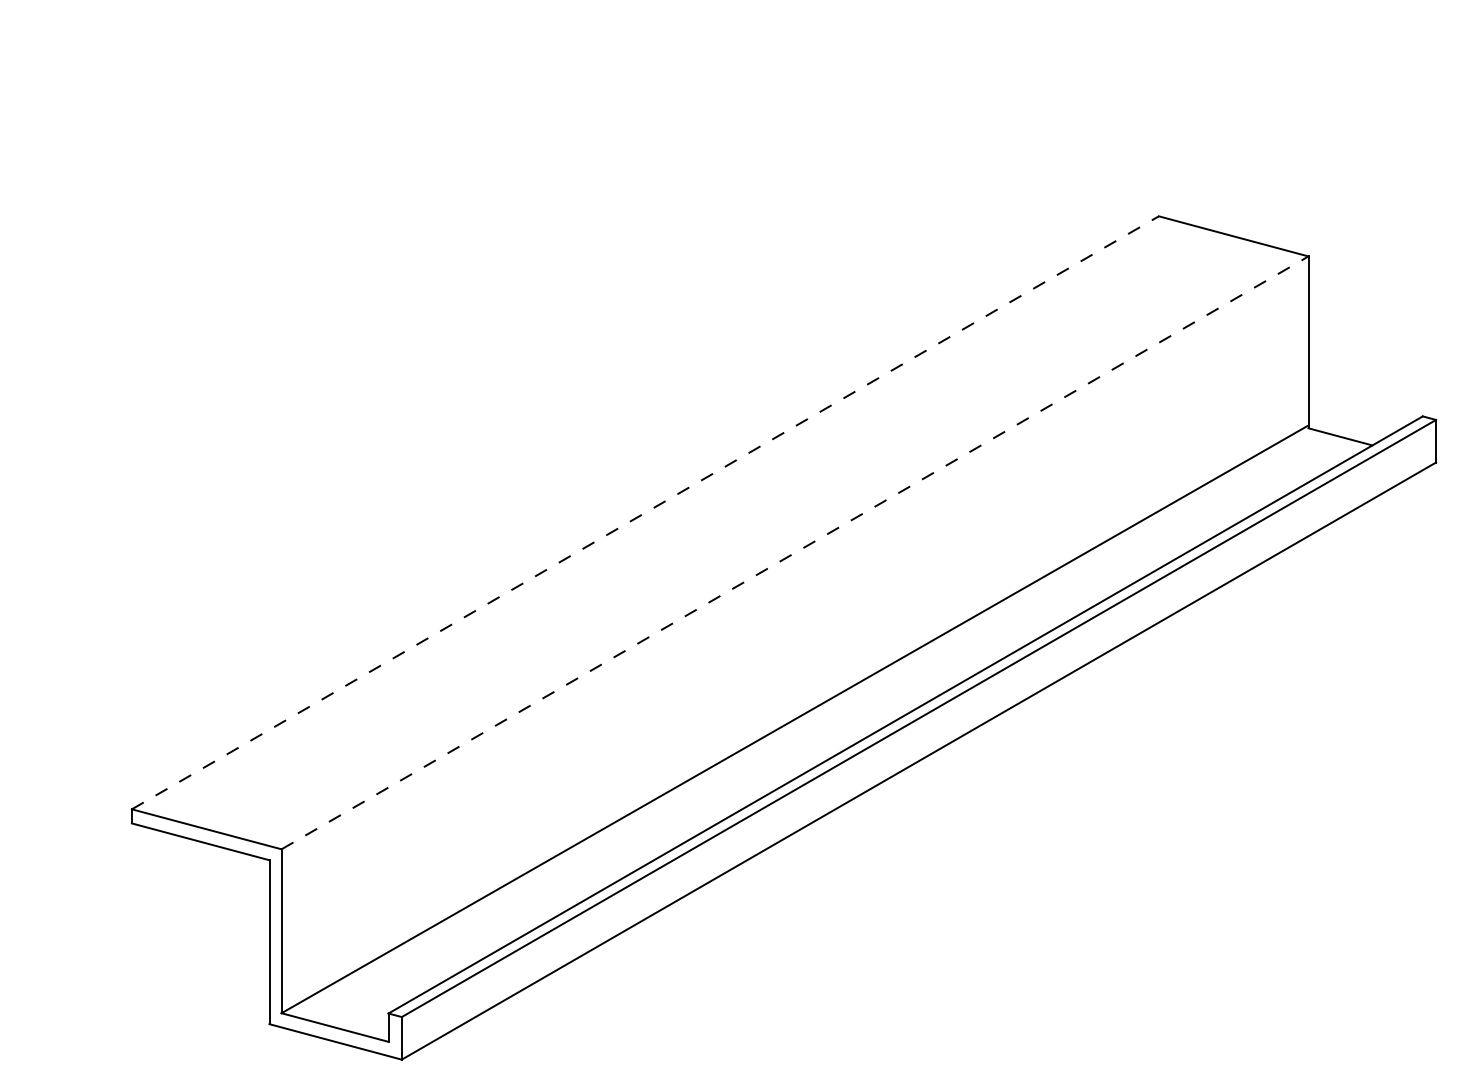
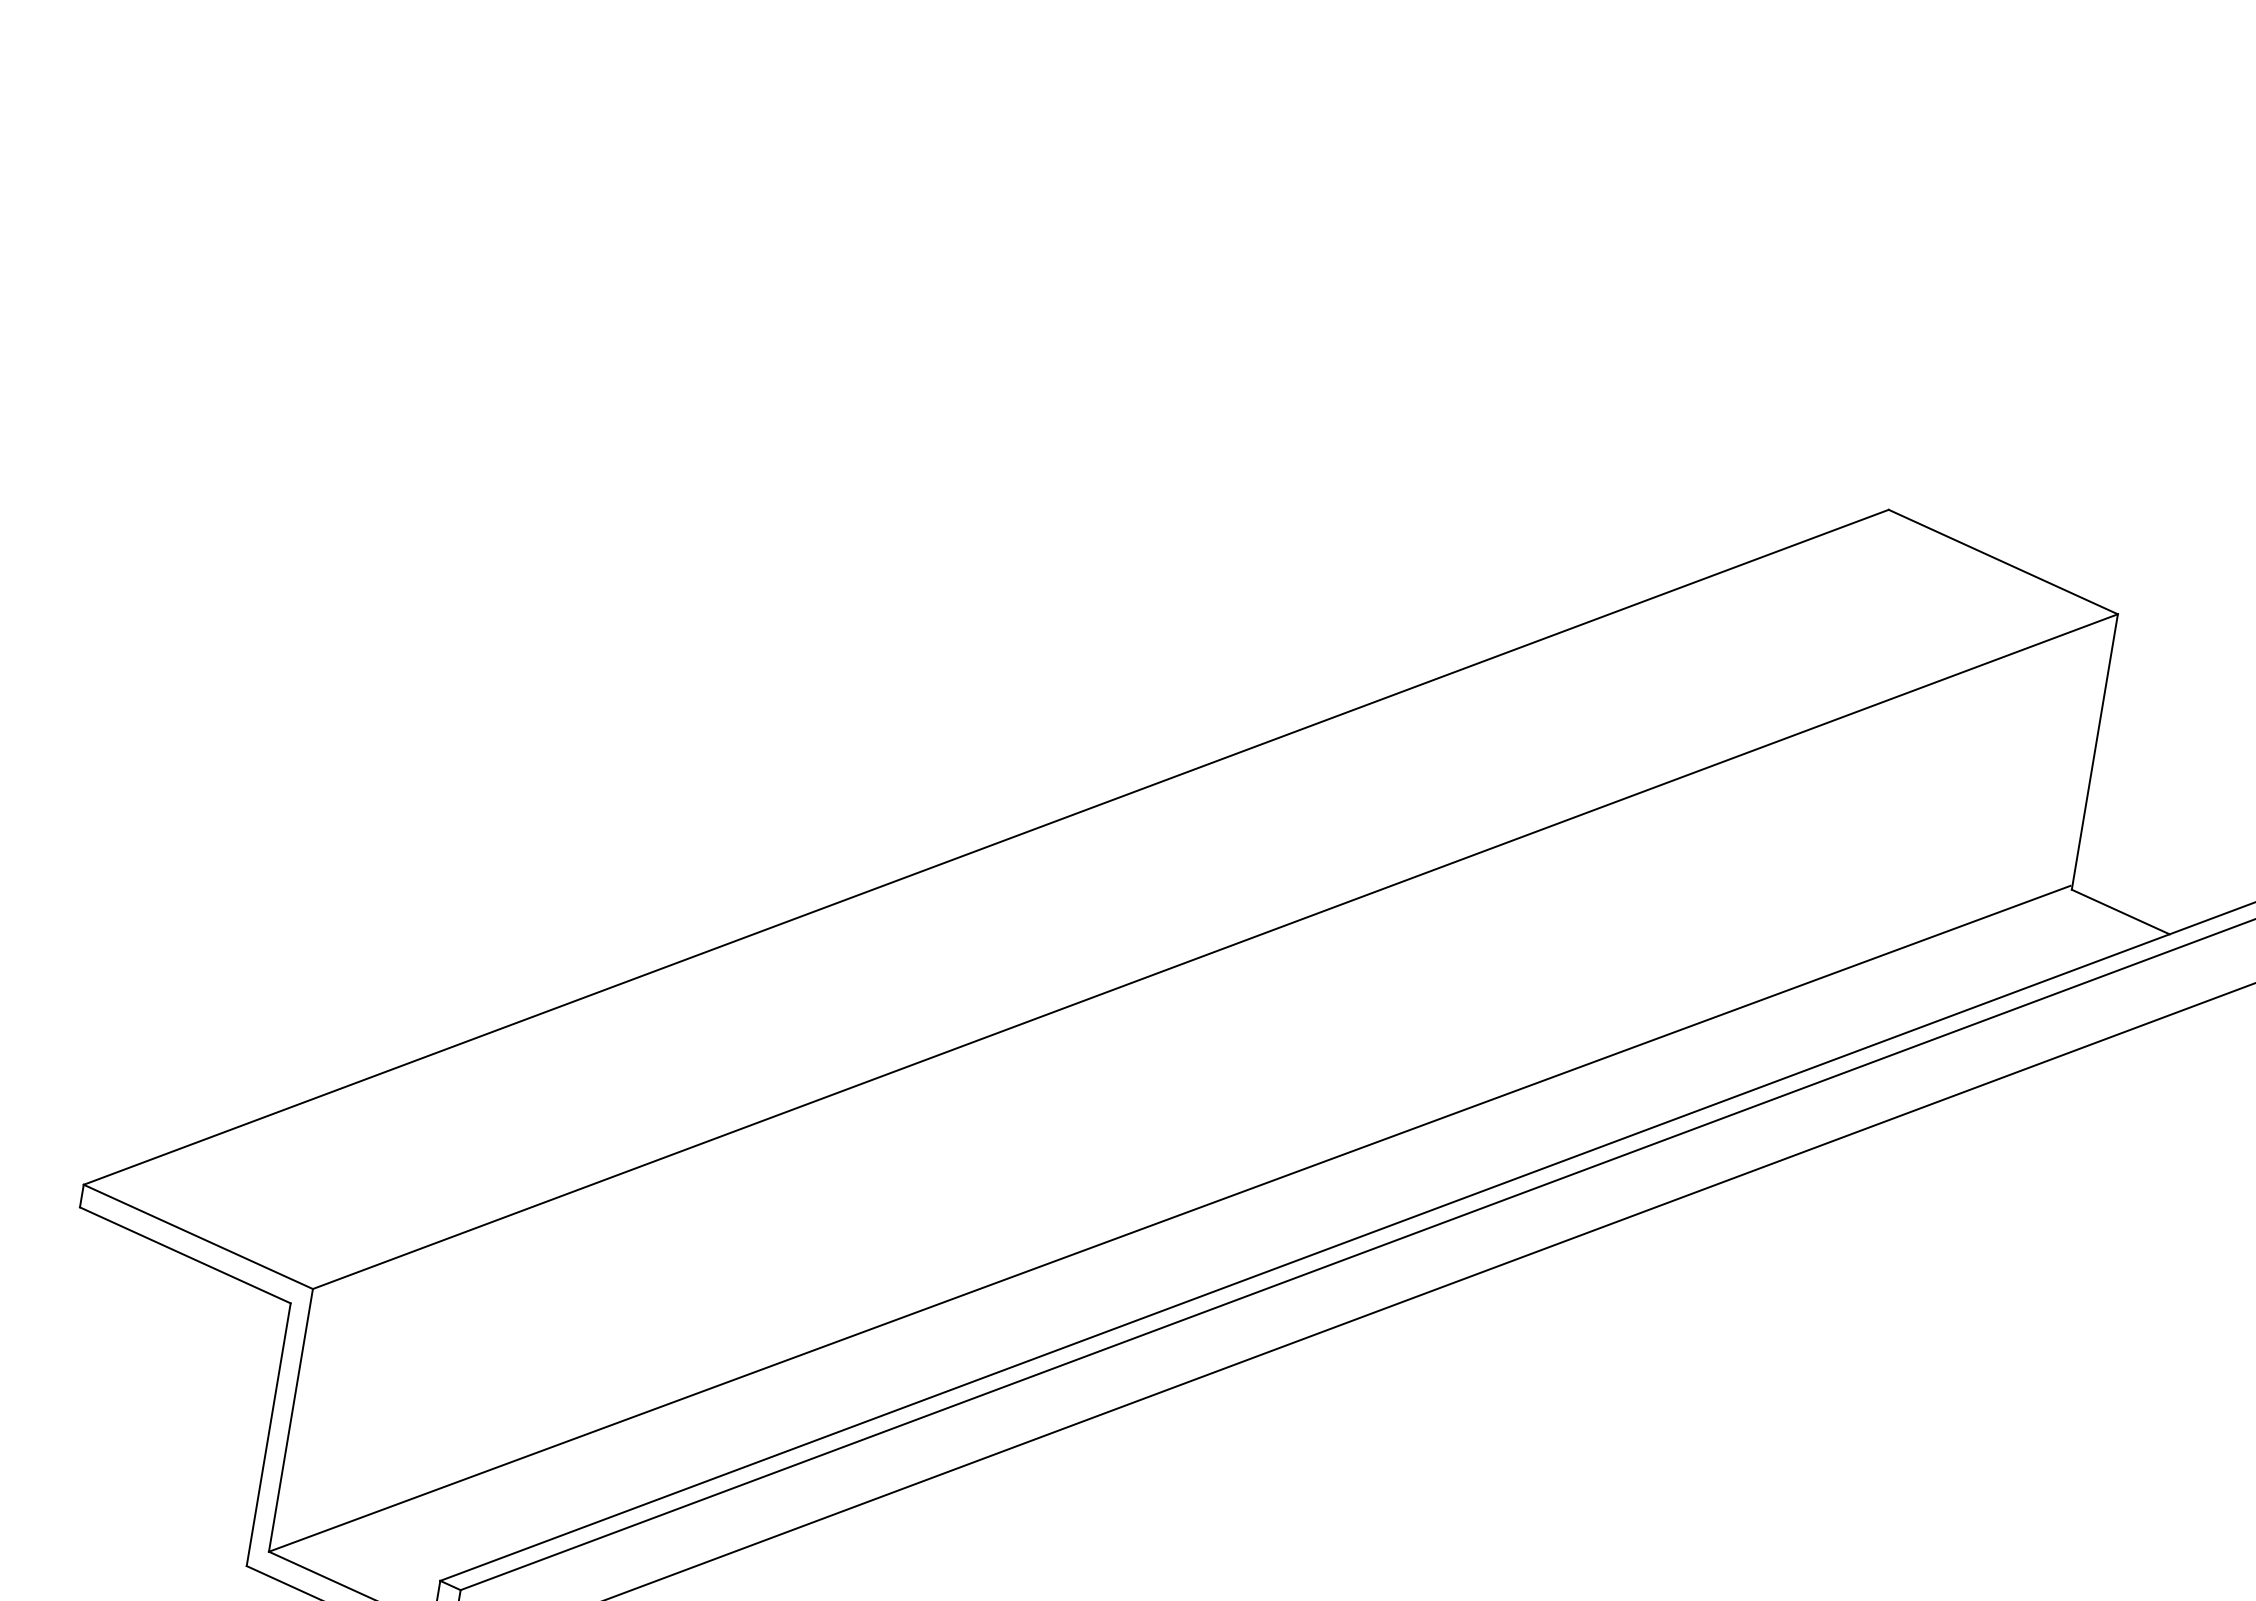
line: (645, 512) -> (986, 846), dashed -> solid
line: (795, 552) -> (1216, 951), dashed -> solid

